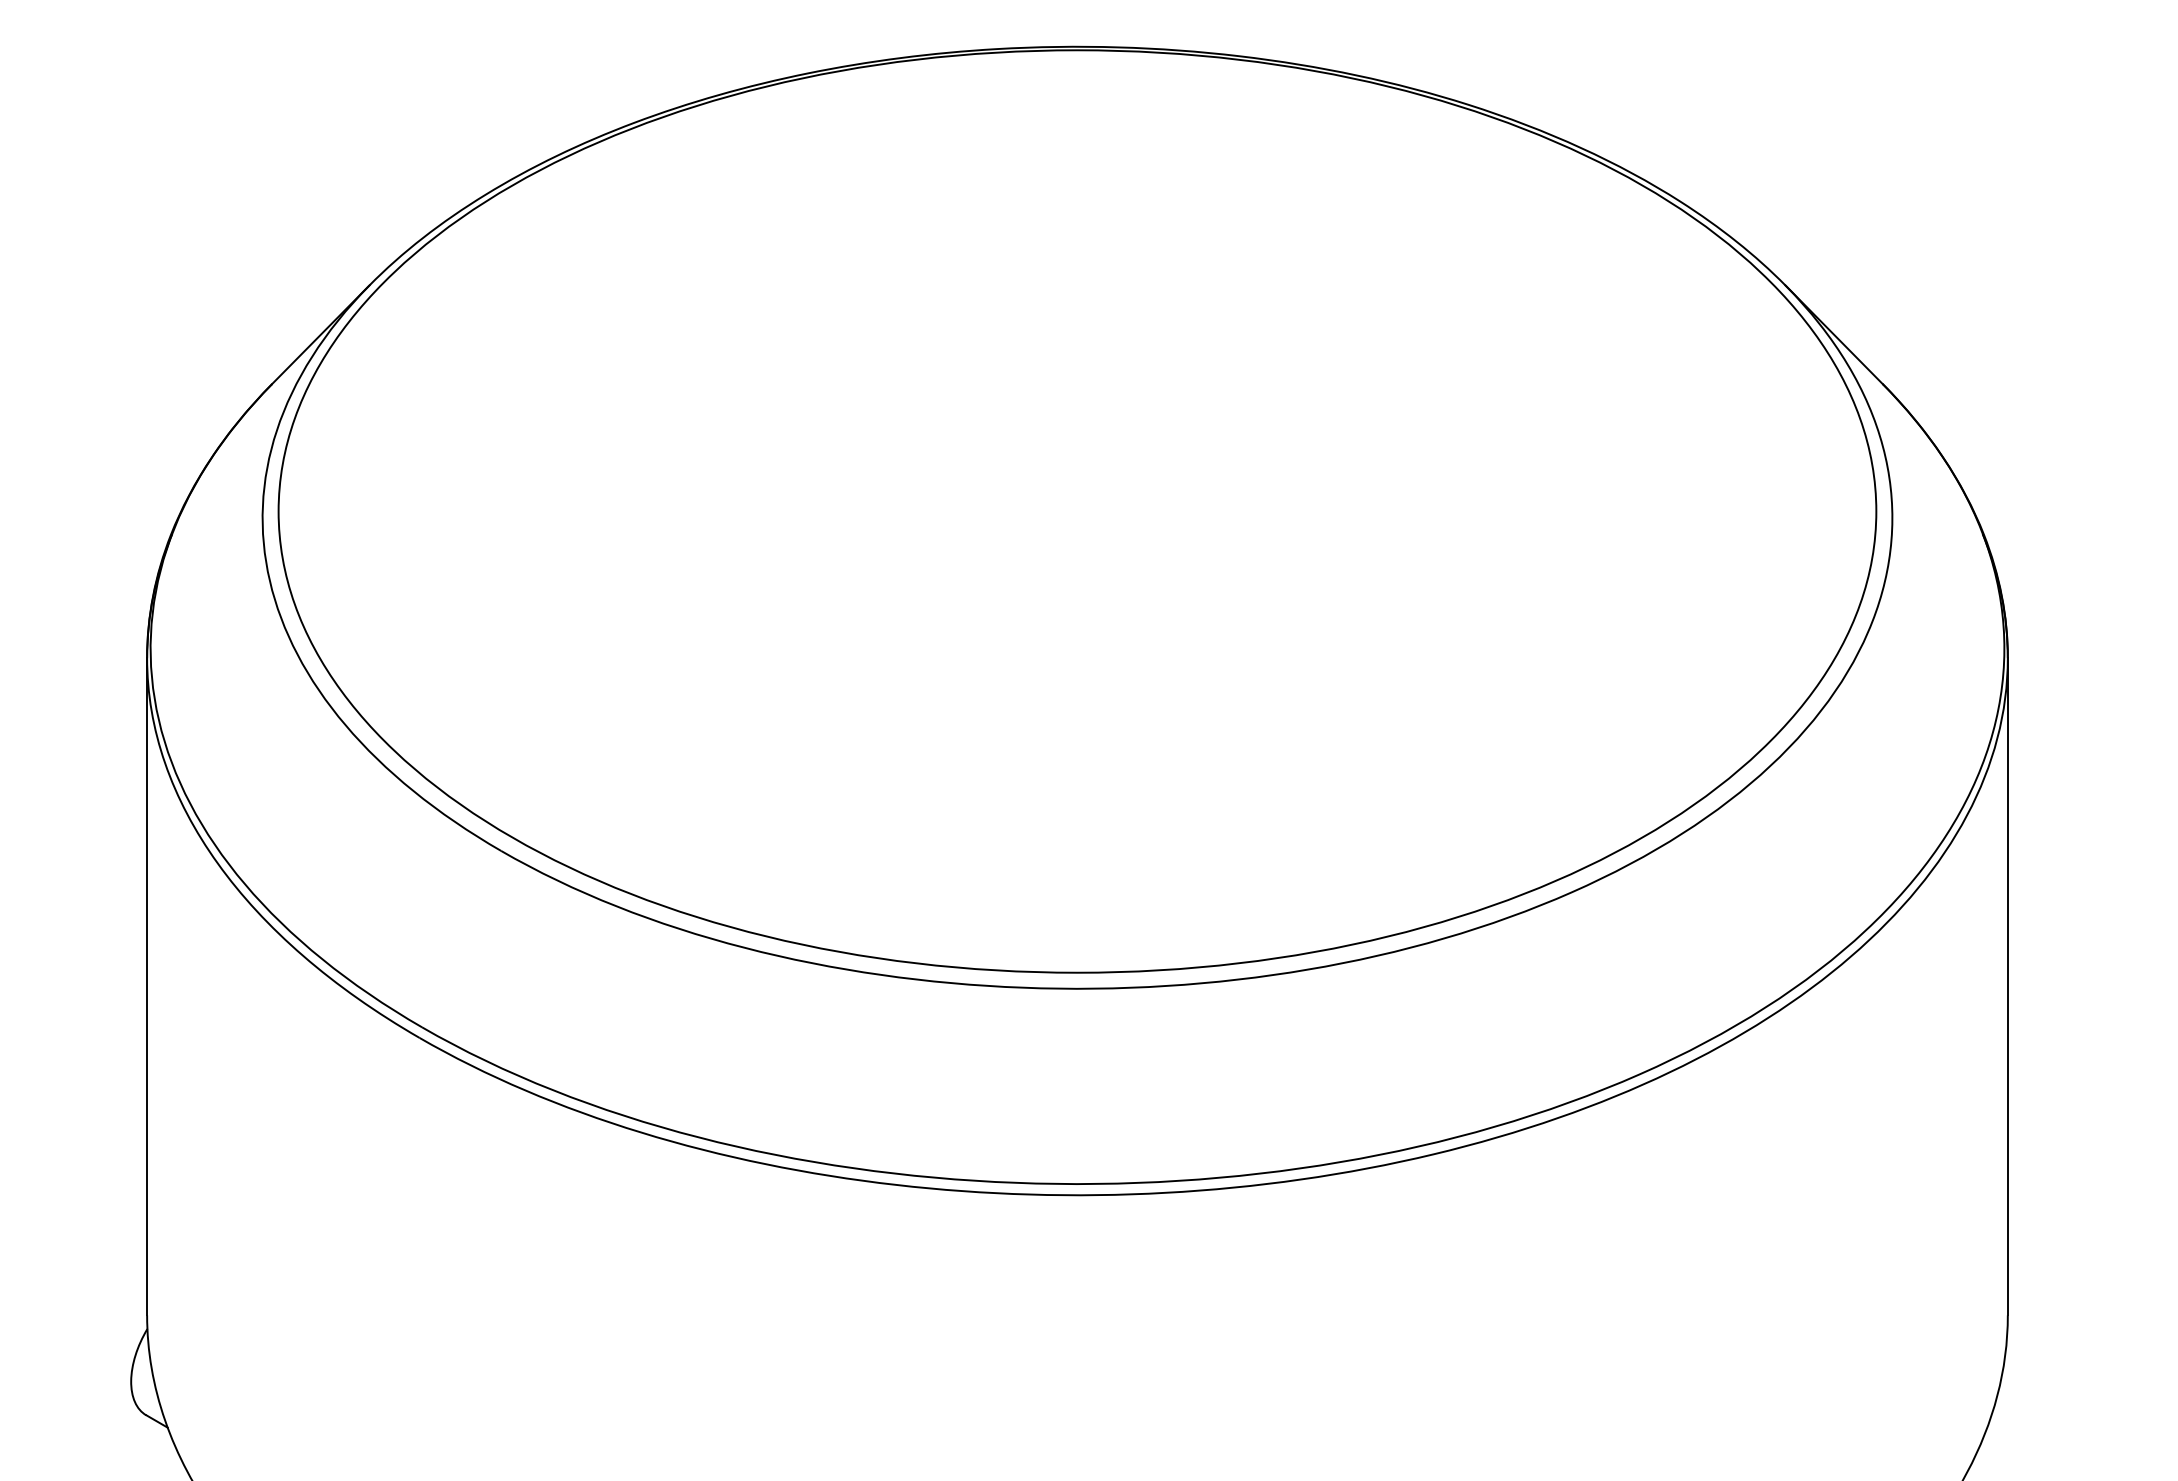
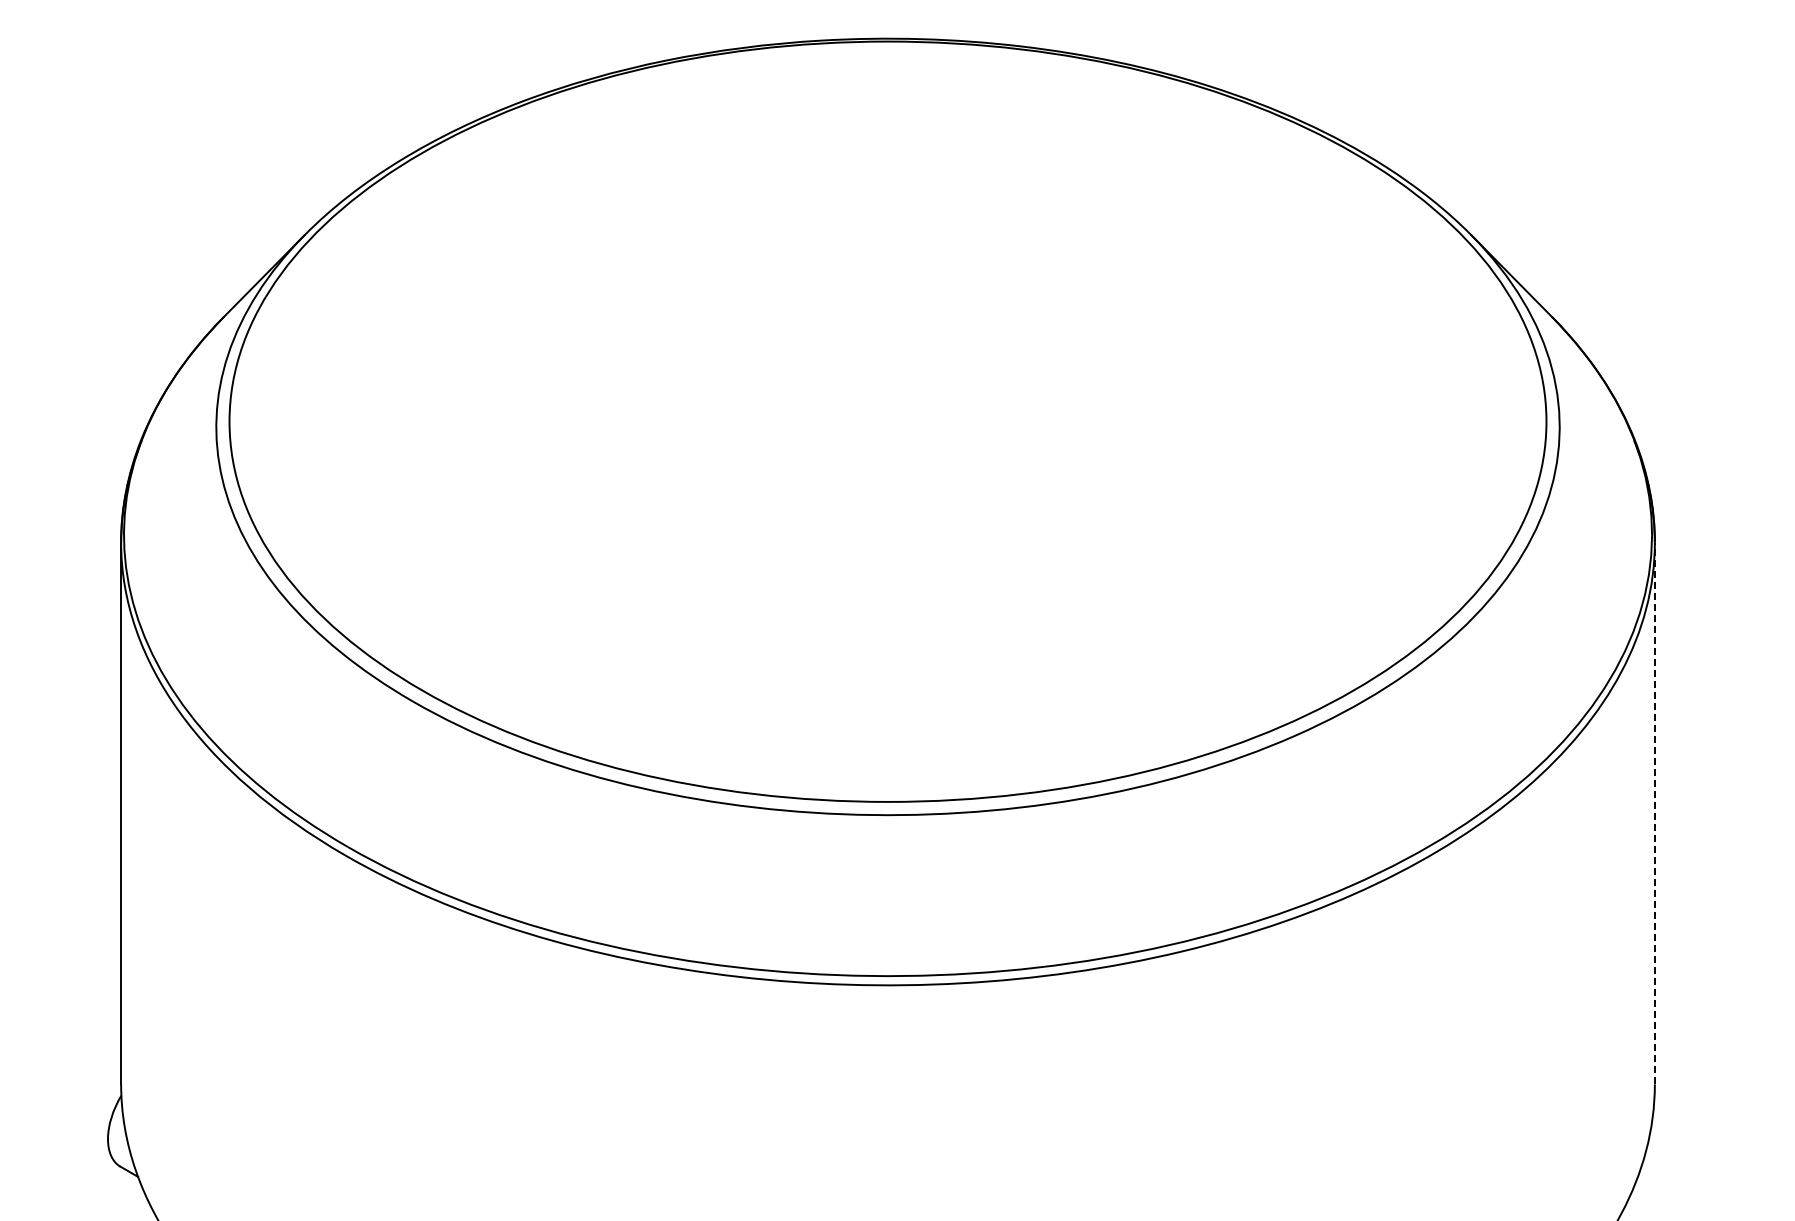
line: (2007, 986) -> (1654, 813), solid -> dashed

